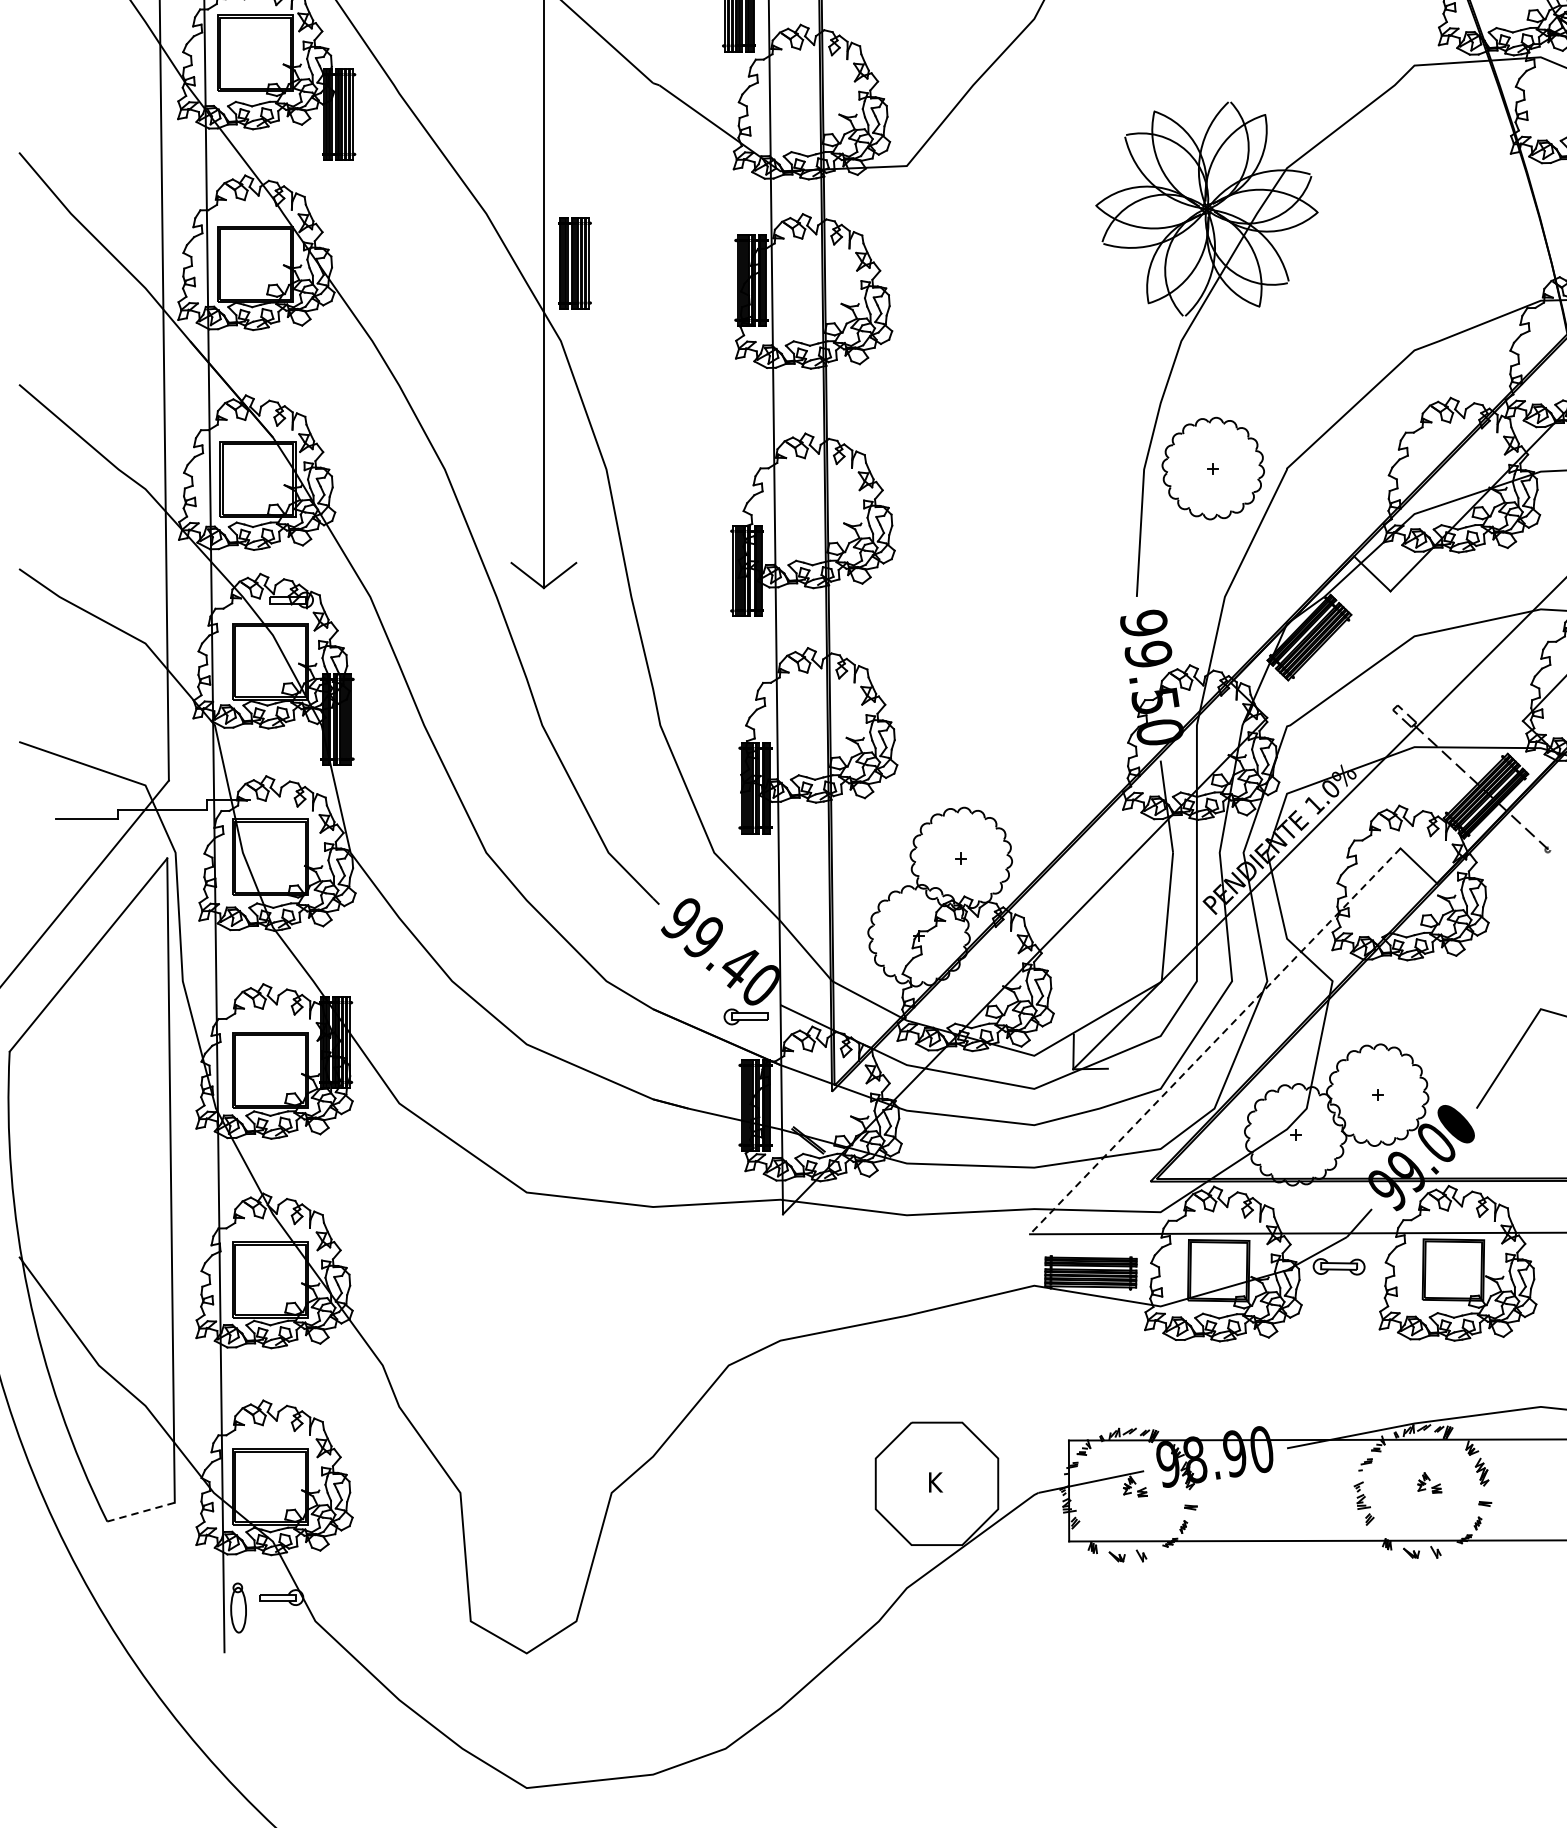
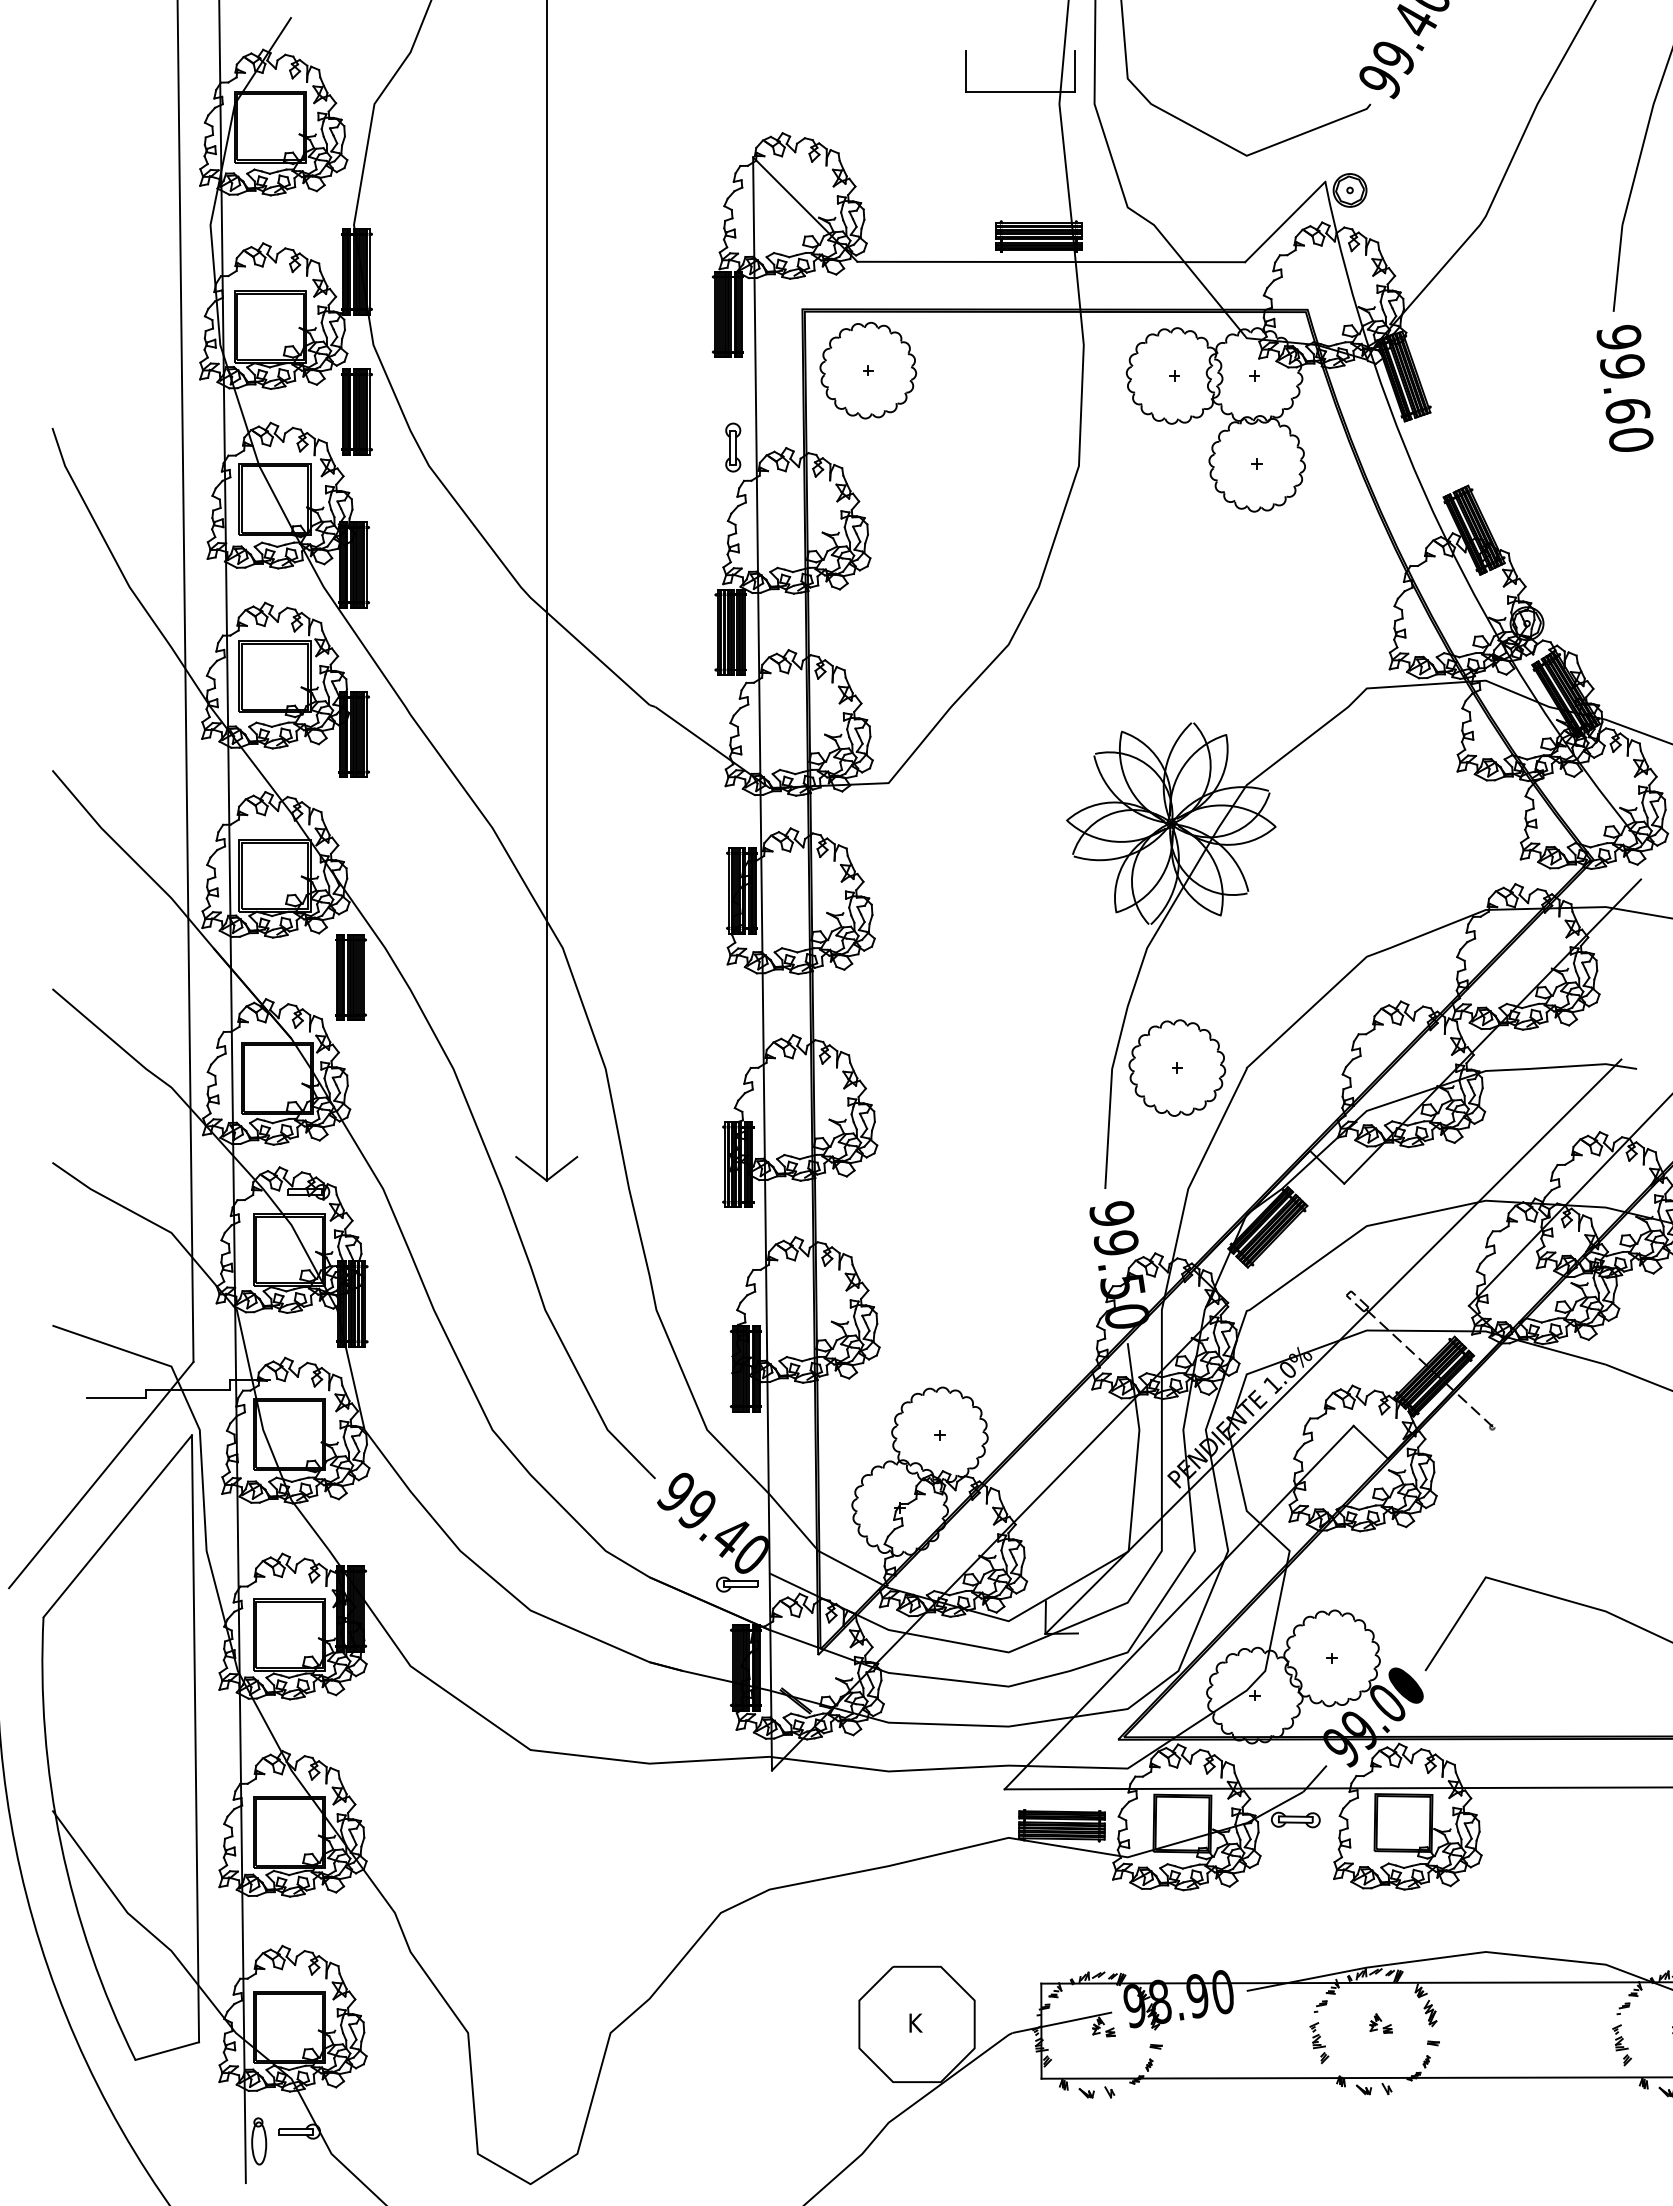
part: (574, 263) -> (350, 977), moved
line: (1215, 1041) -> (1179, 1607), dashed -> solid
line: (141, 1512) -> (167, 2051), dashed -> solid

